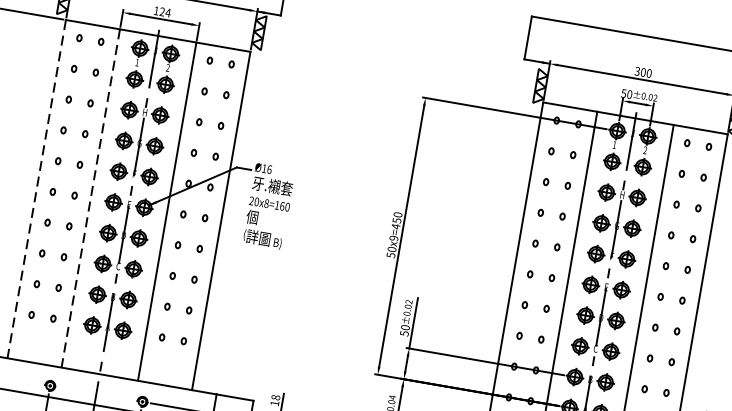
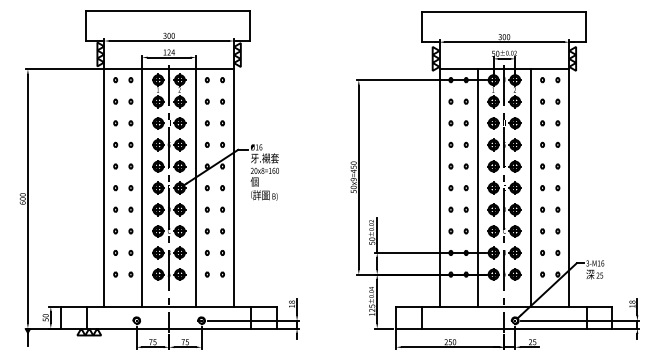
line: (36, 189) -> (104, 188), dashed -> solid
line: (90, 199) -> (142, 188), dashed -> solid

